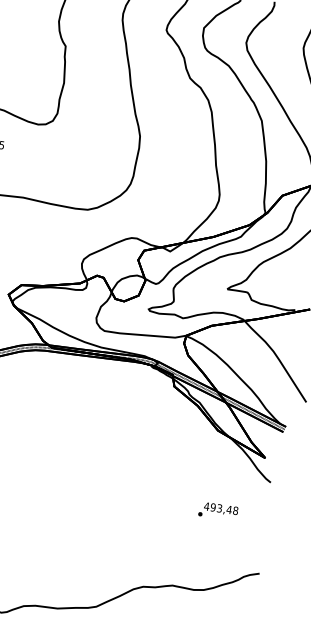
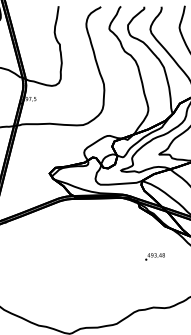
text: (217, 510) -> (154, 256), moved

